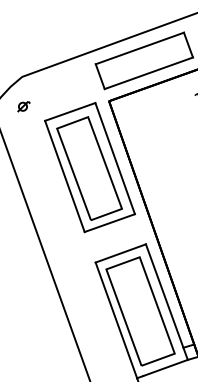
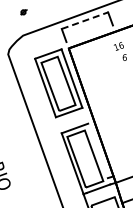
line: (138, 48) -> (84, 20), solid -> dashed
line: (148, 72) -> (89, 33), removed
part: (22, 107) -> (23, 12), moved
line: (167, 300) -> (99, 153), removed

